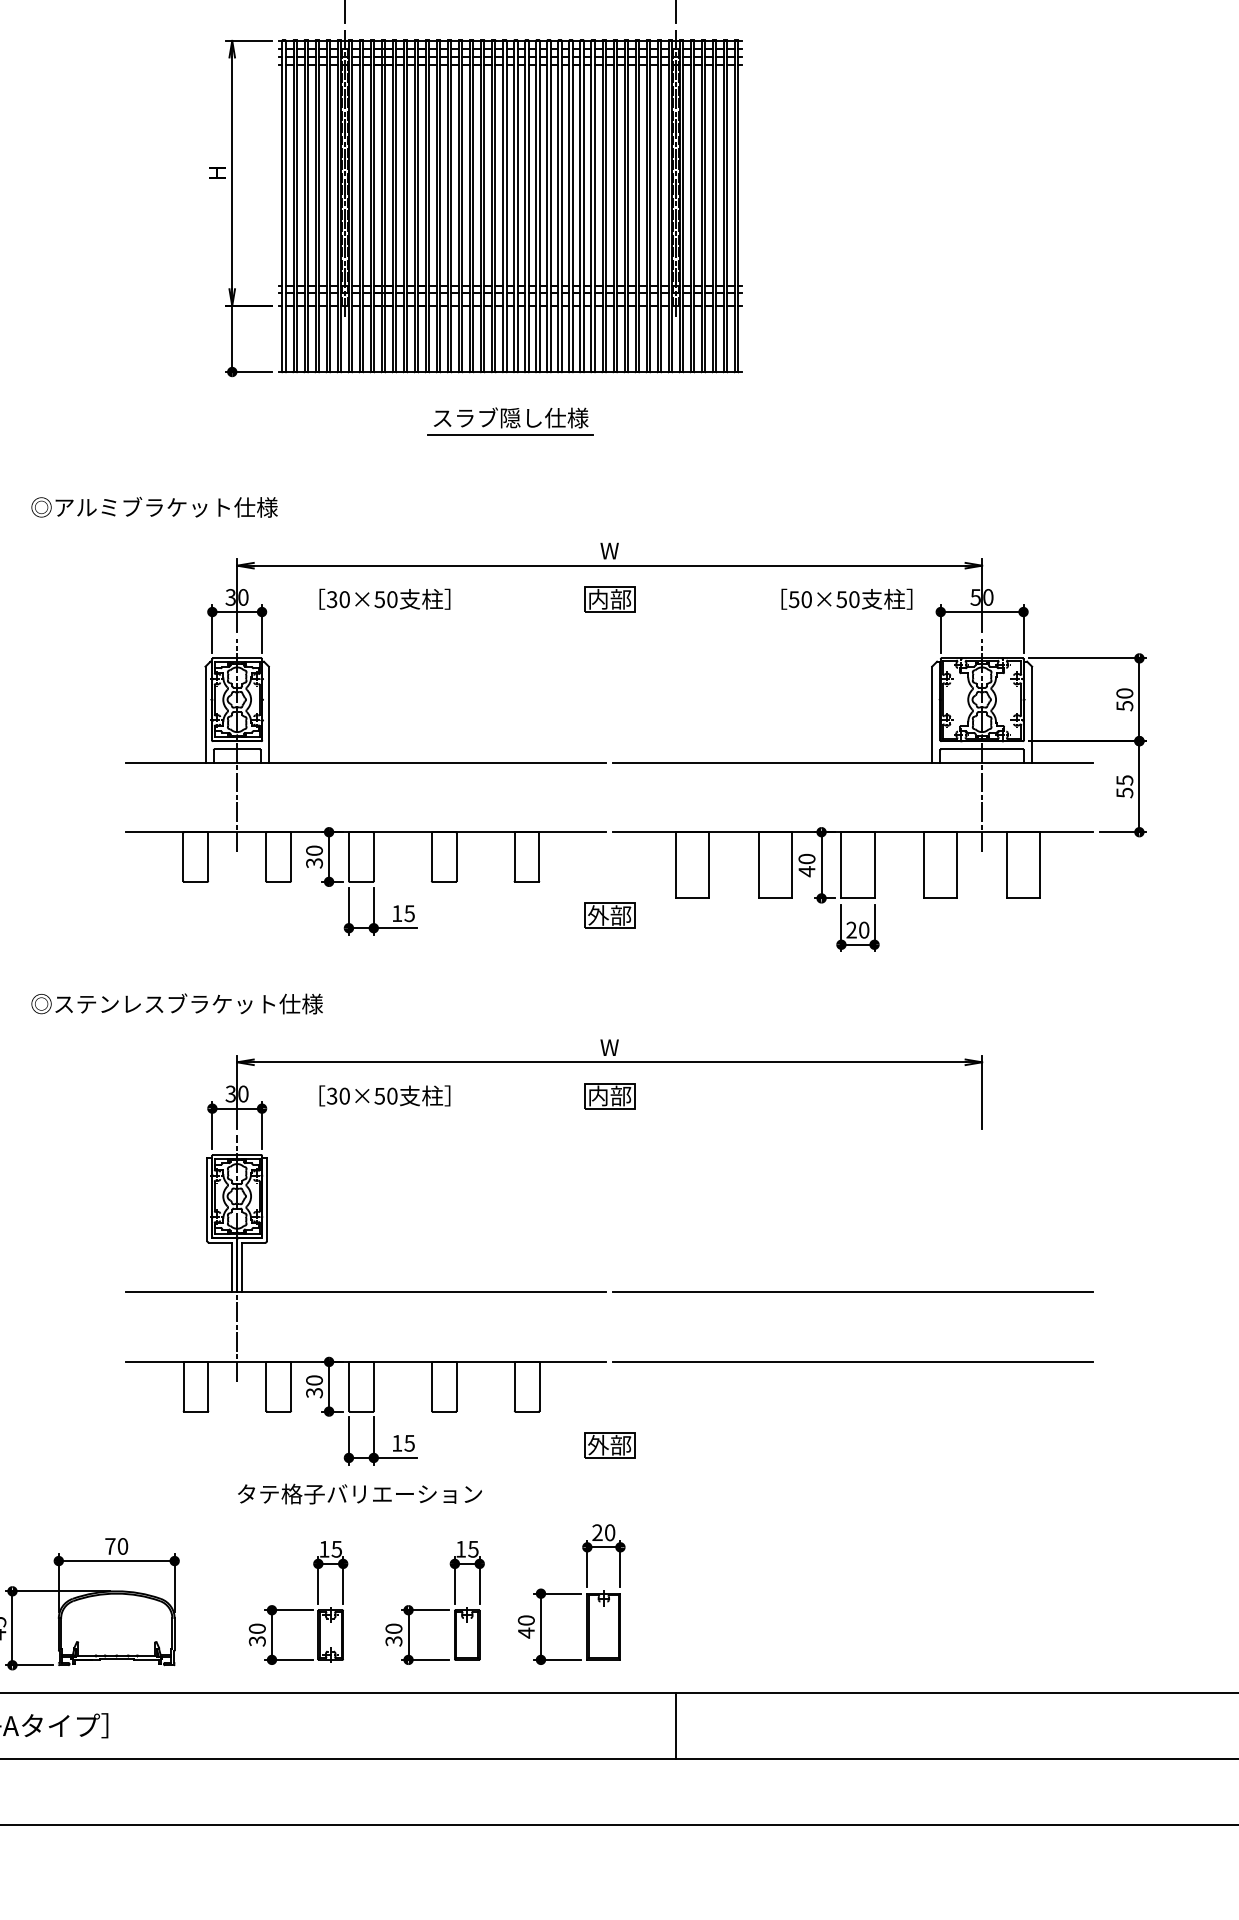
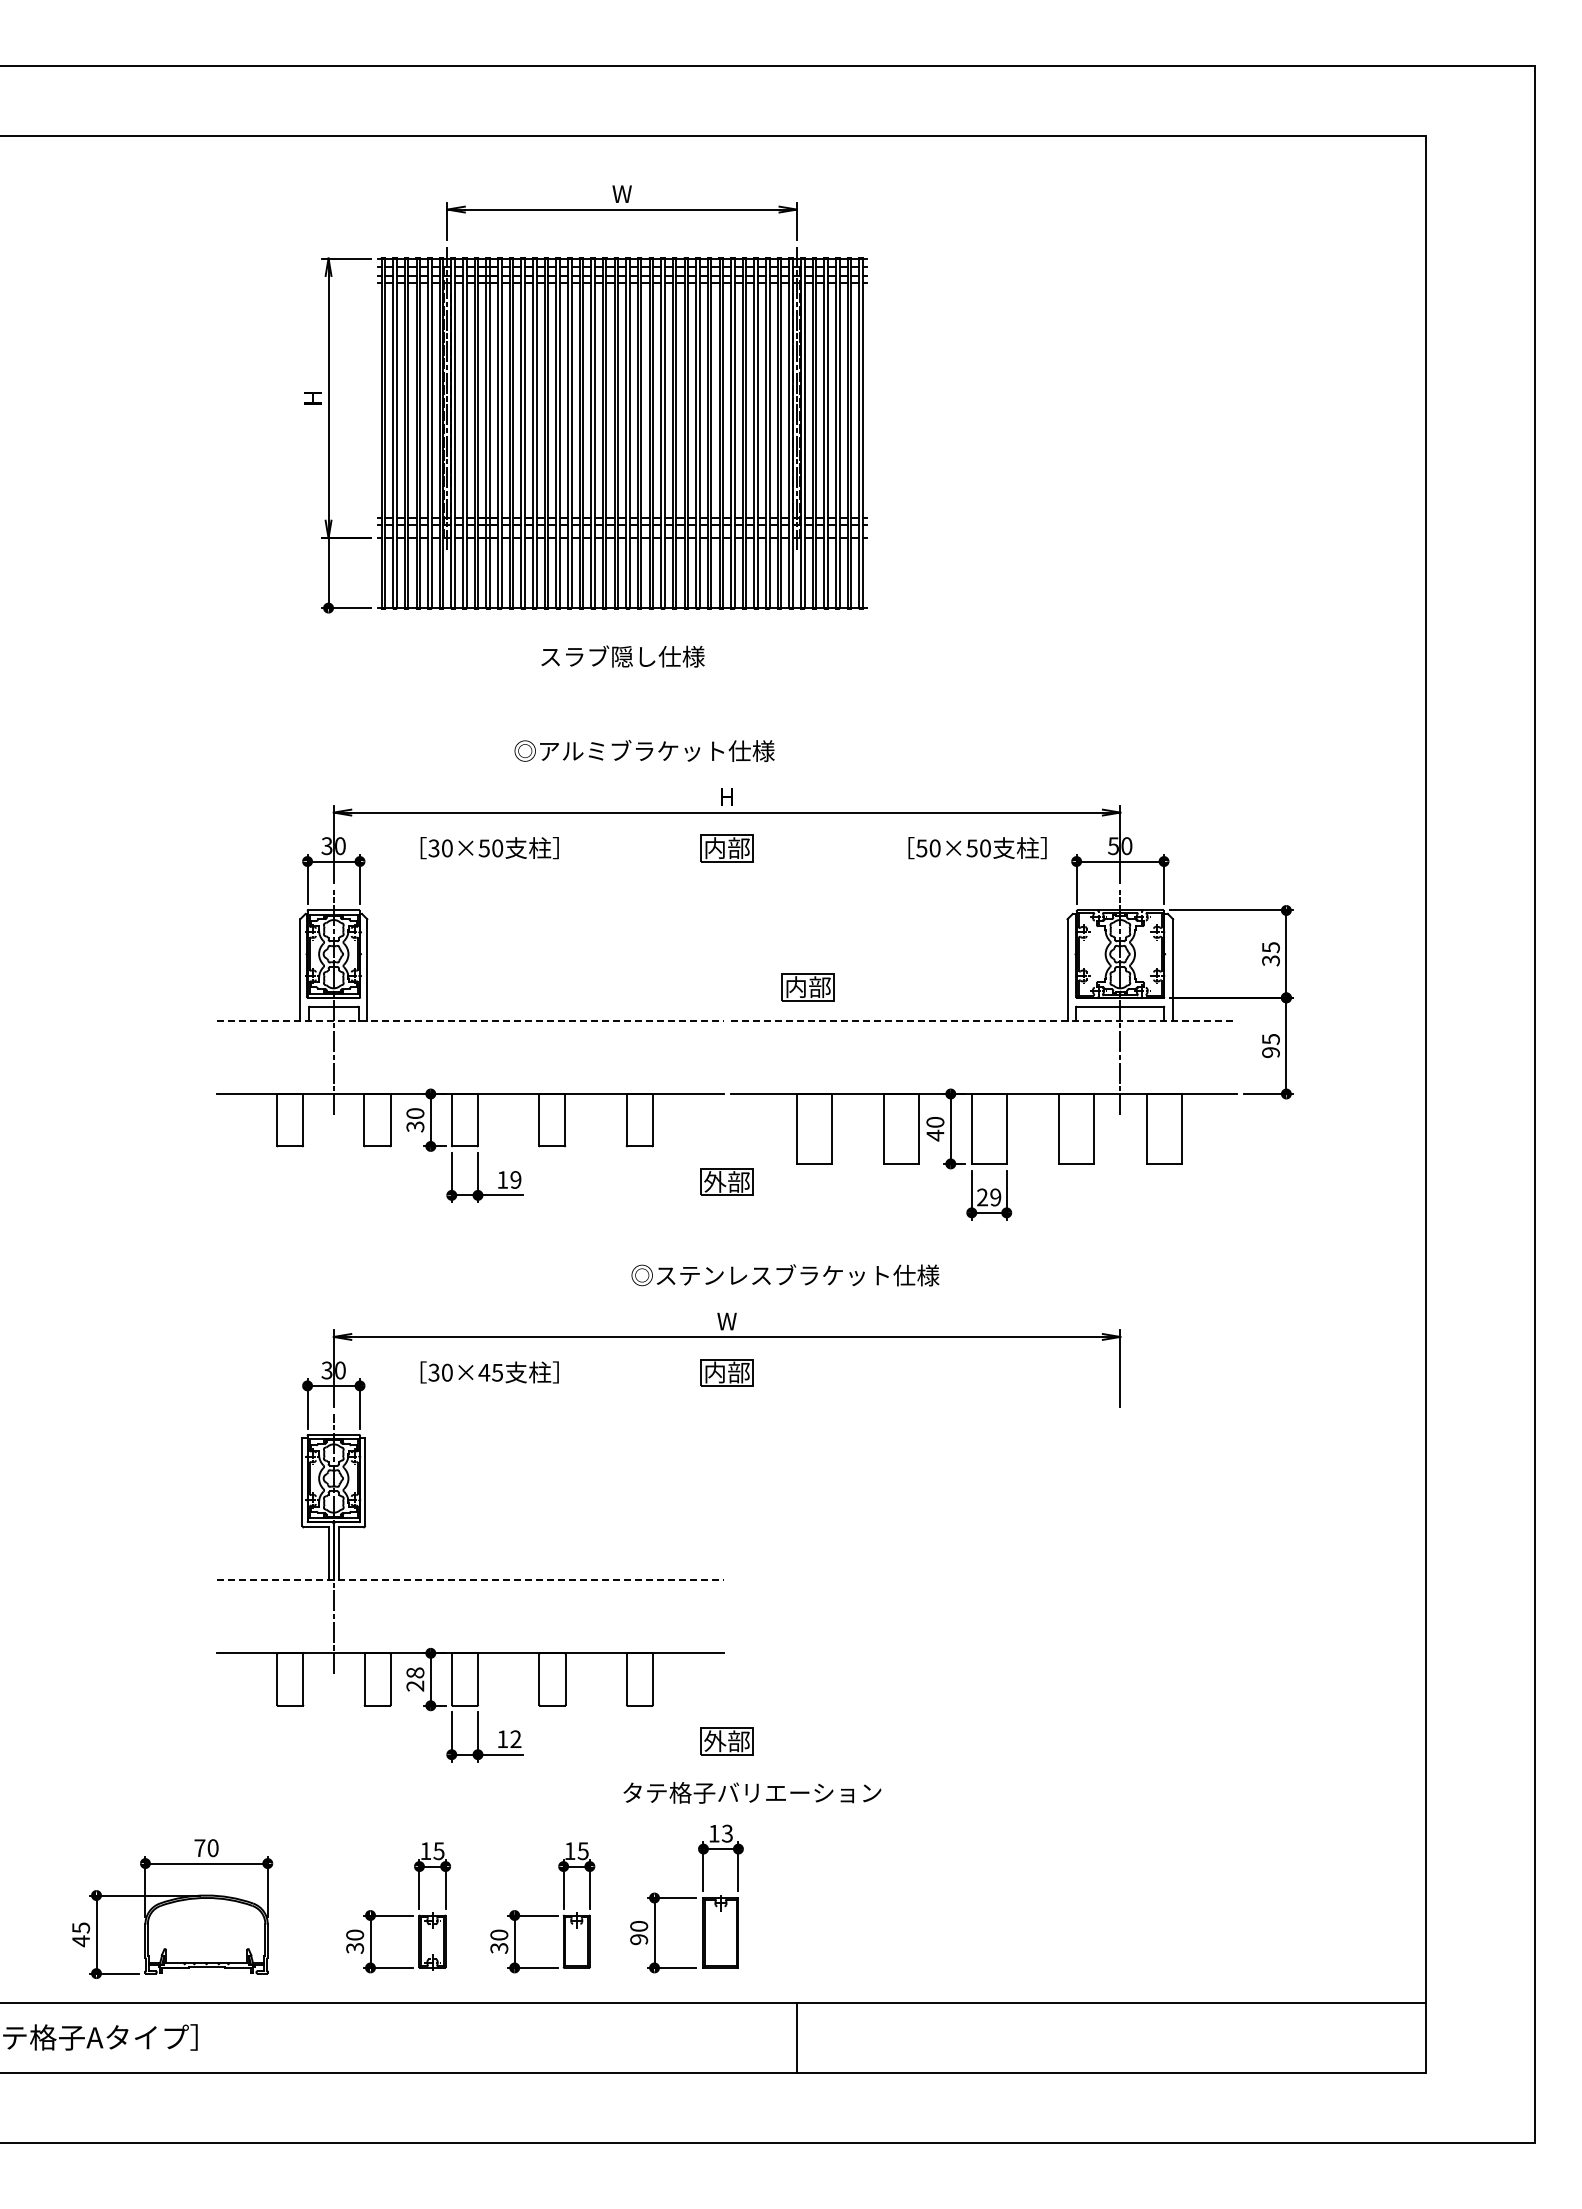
line: (509, 434) -> (621, 674), removed
text: (154, 506) -> (644, 750), moved
text: (609, 550) -> (726, 796), W -> H
text: (1124, 699) -> (1270, 953), 50 -> 35
part: (685, 731) -> (807, 987), added
line: (366, 762) -> (470, 1020), solid -> dashed
line: (853, 762) -> (984, 1020), solid -> dashed
text: (1124, 792) -> (1270, 1052), 55 -> 95
text: (409, 913) -> (515, 1179), 15 -> 19
text: (863, 930) -> (995, 1197), 20 -> 29
text: (177, 1004) -> (785, 1275), moved
text: (385, 1095) -> (490, 1372), 30×50 -> 30×45
line: (366, 1292) -> (470, 1579), solid -> dashed
line: (852, 1292) -> (983, 1579), removed
line: (852, 1362) -> (983, 1653), removed
text: (314, 1386) -> (415, 1679), 30 -> 28
text: (409, 1443) -> (515, 1739), 15 -> 12
text: (360, 1493) -> (752, 1792), moved
text: (603, 1532) -> (720, 1833), 20 -> 13
text: (526, 1632) -> (639, 1939), 40 -> 90

